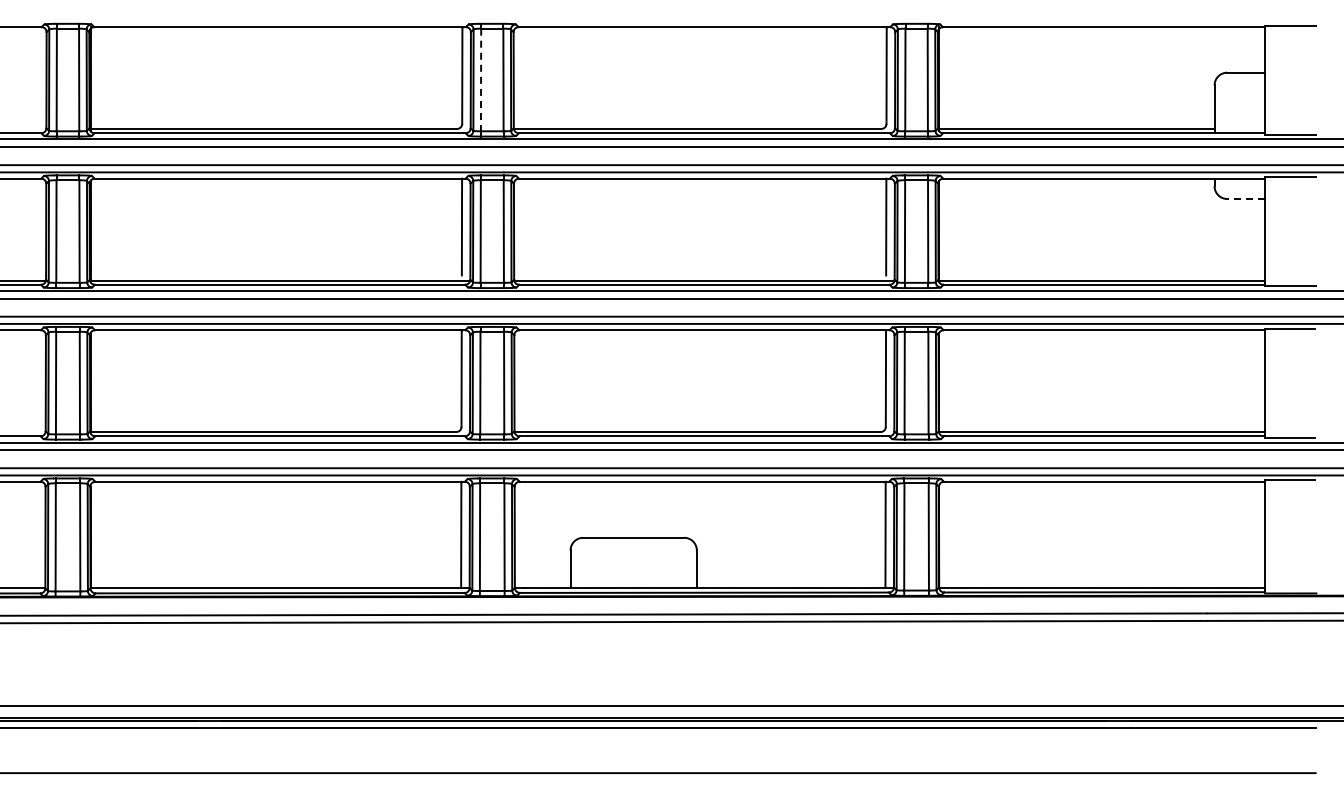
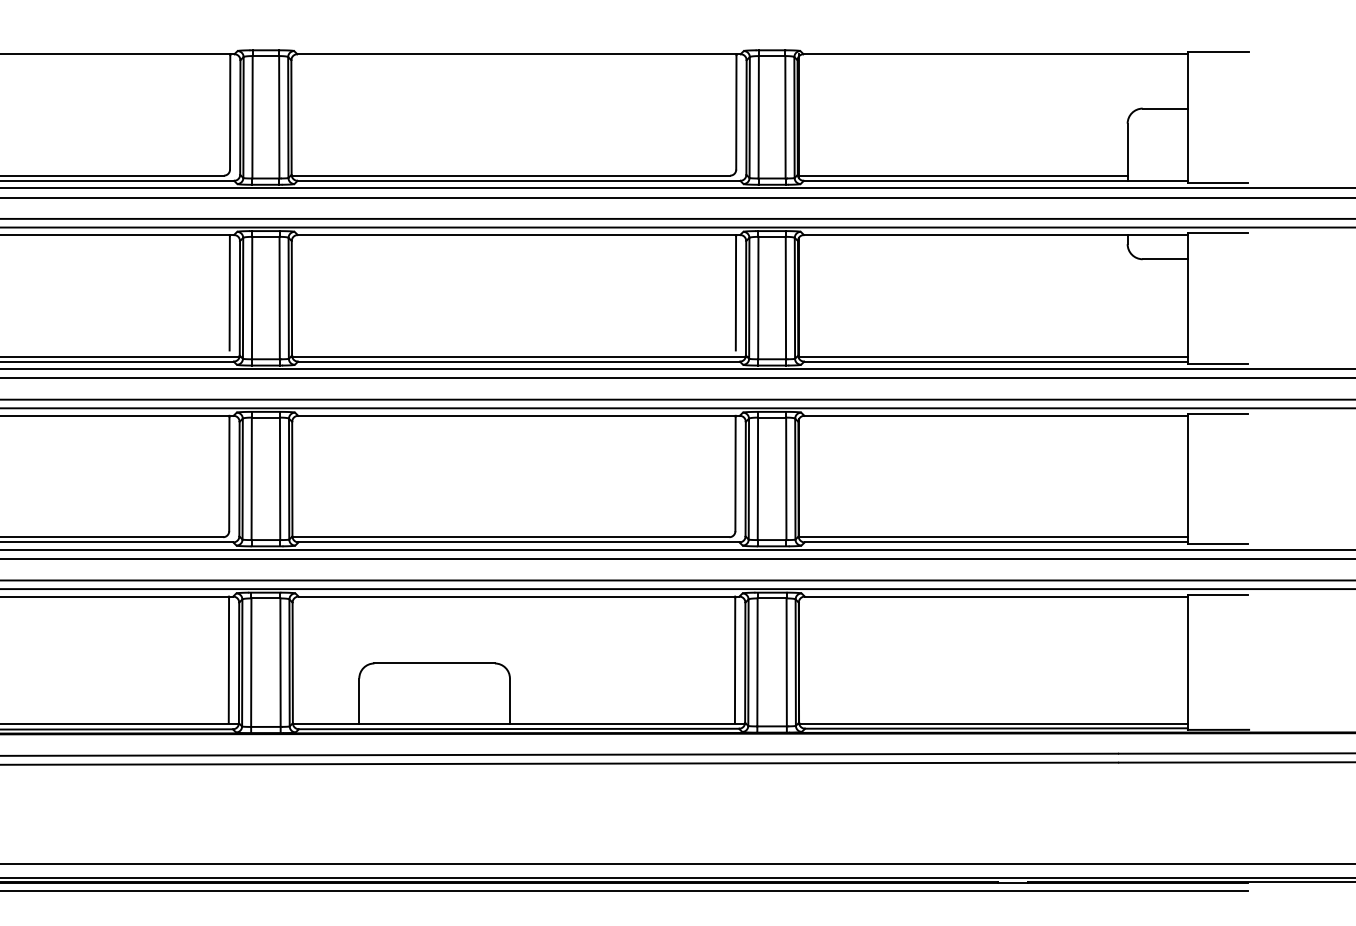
line: (481, 80) -> (253, 117), dashed -> solid
line: (1246, 198) -> (1165, 258), dashed -> solid

